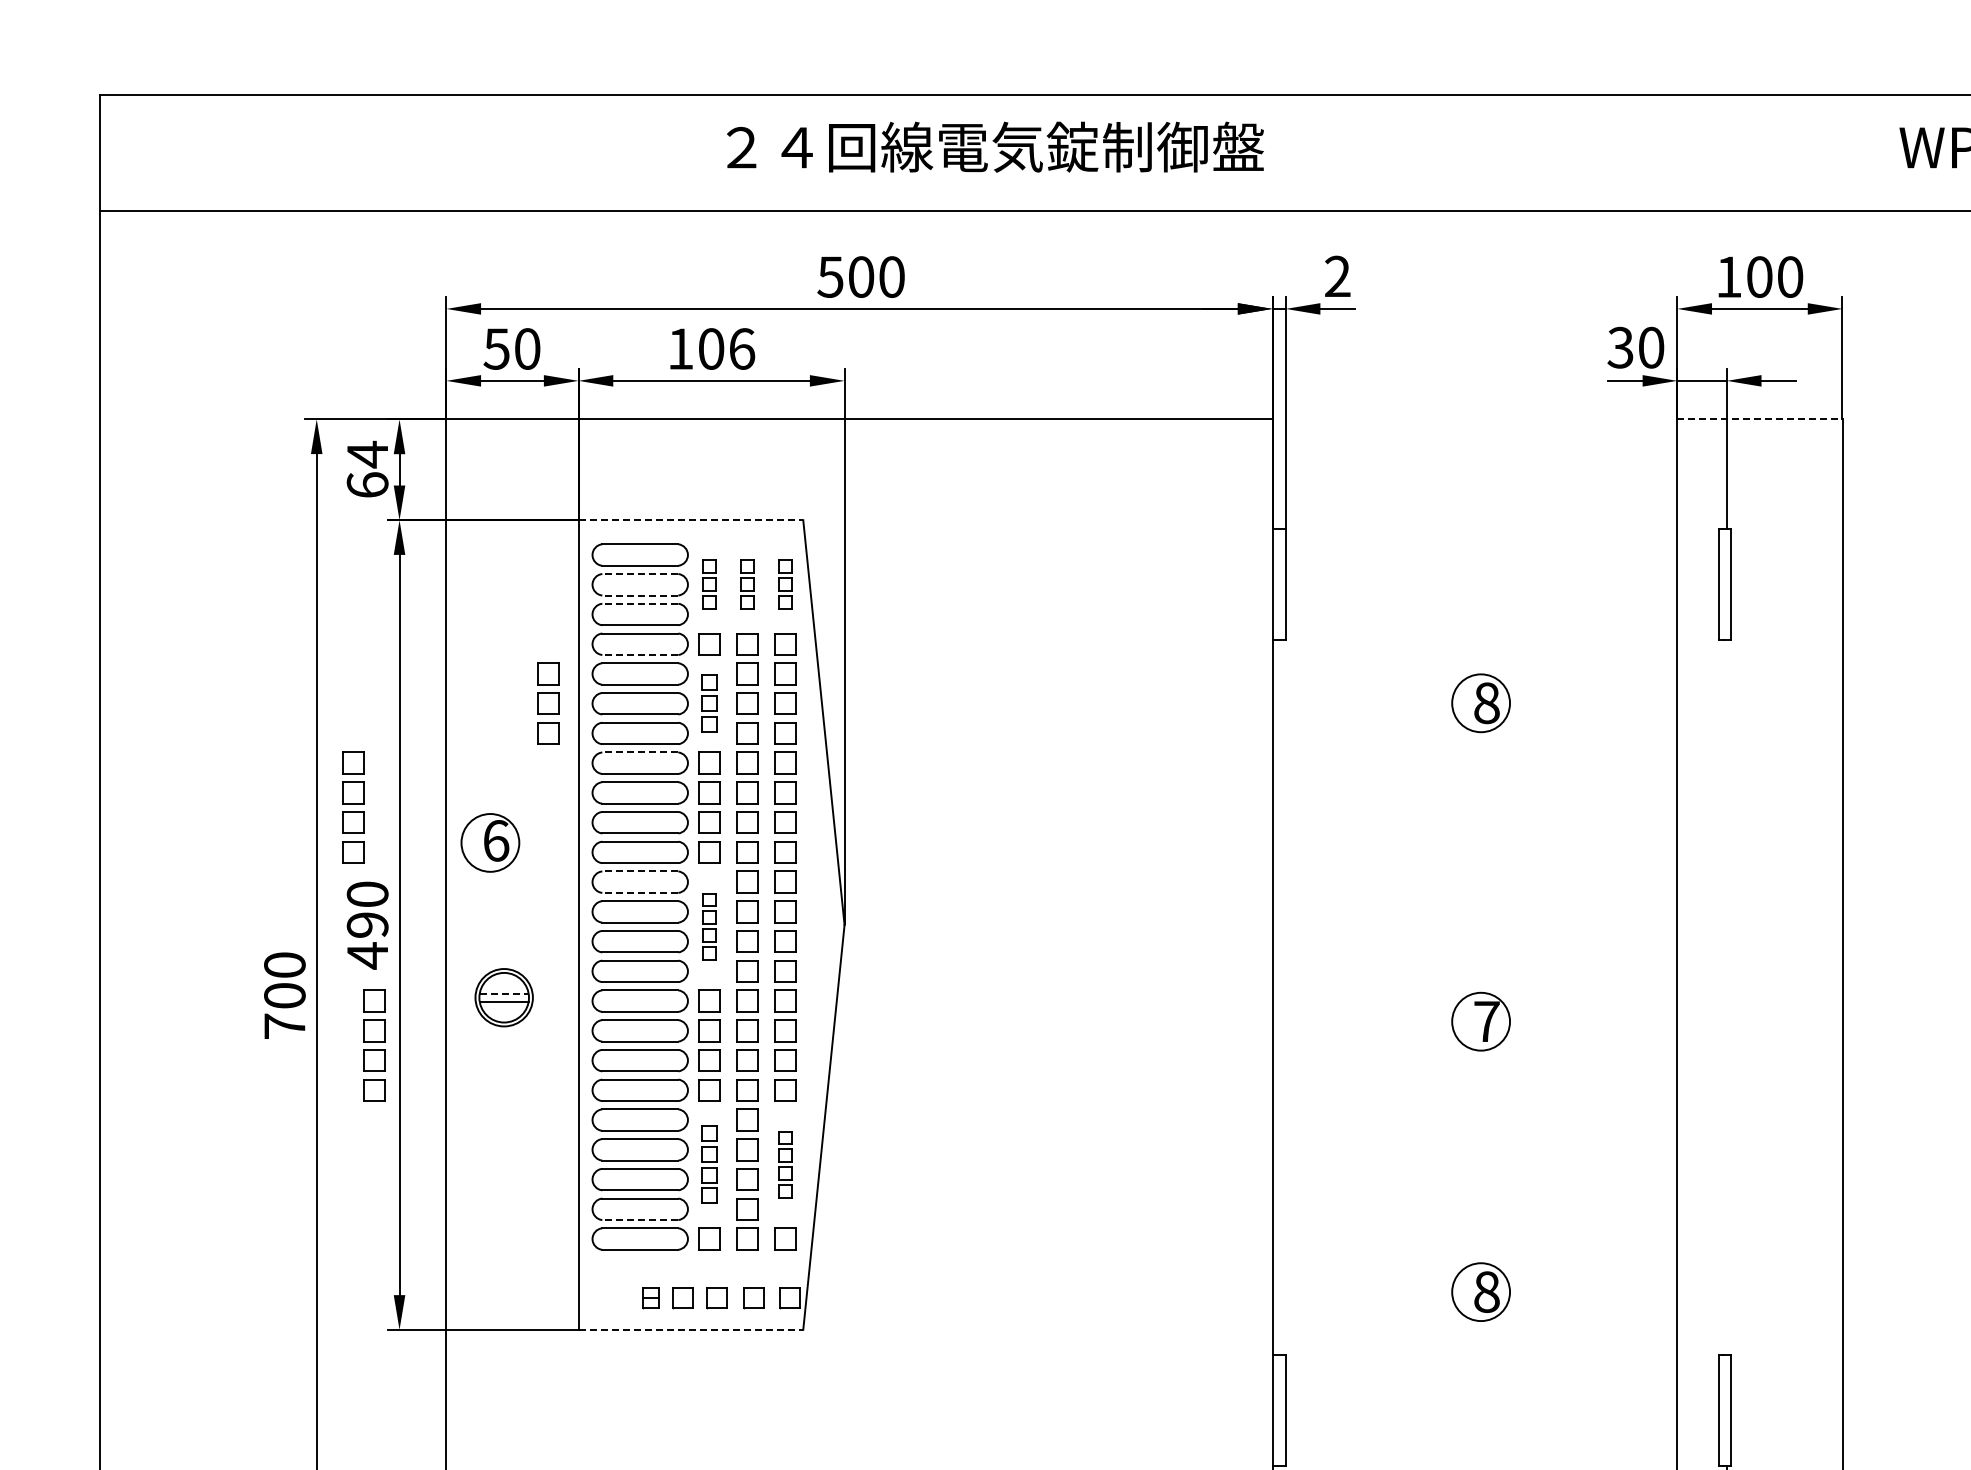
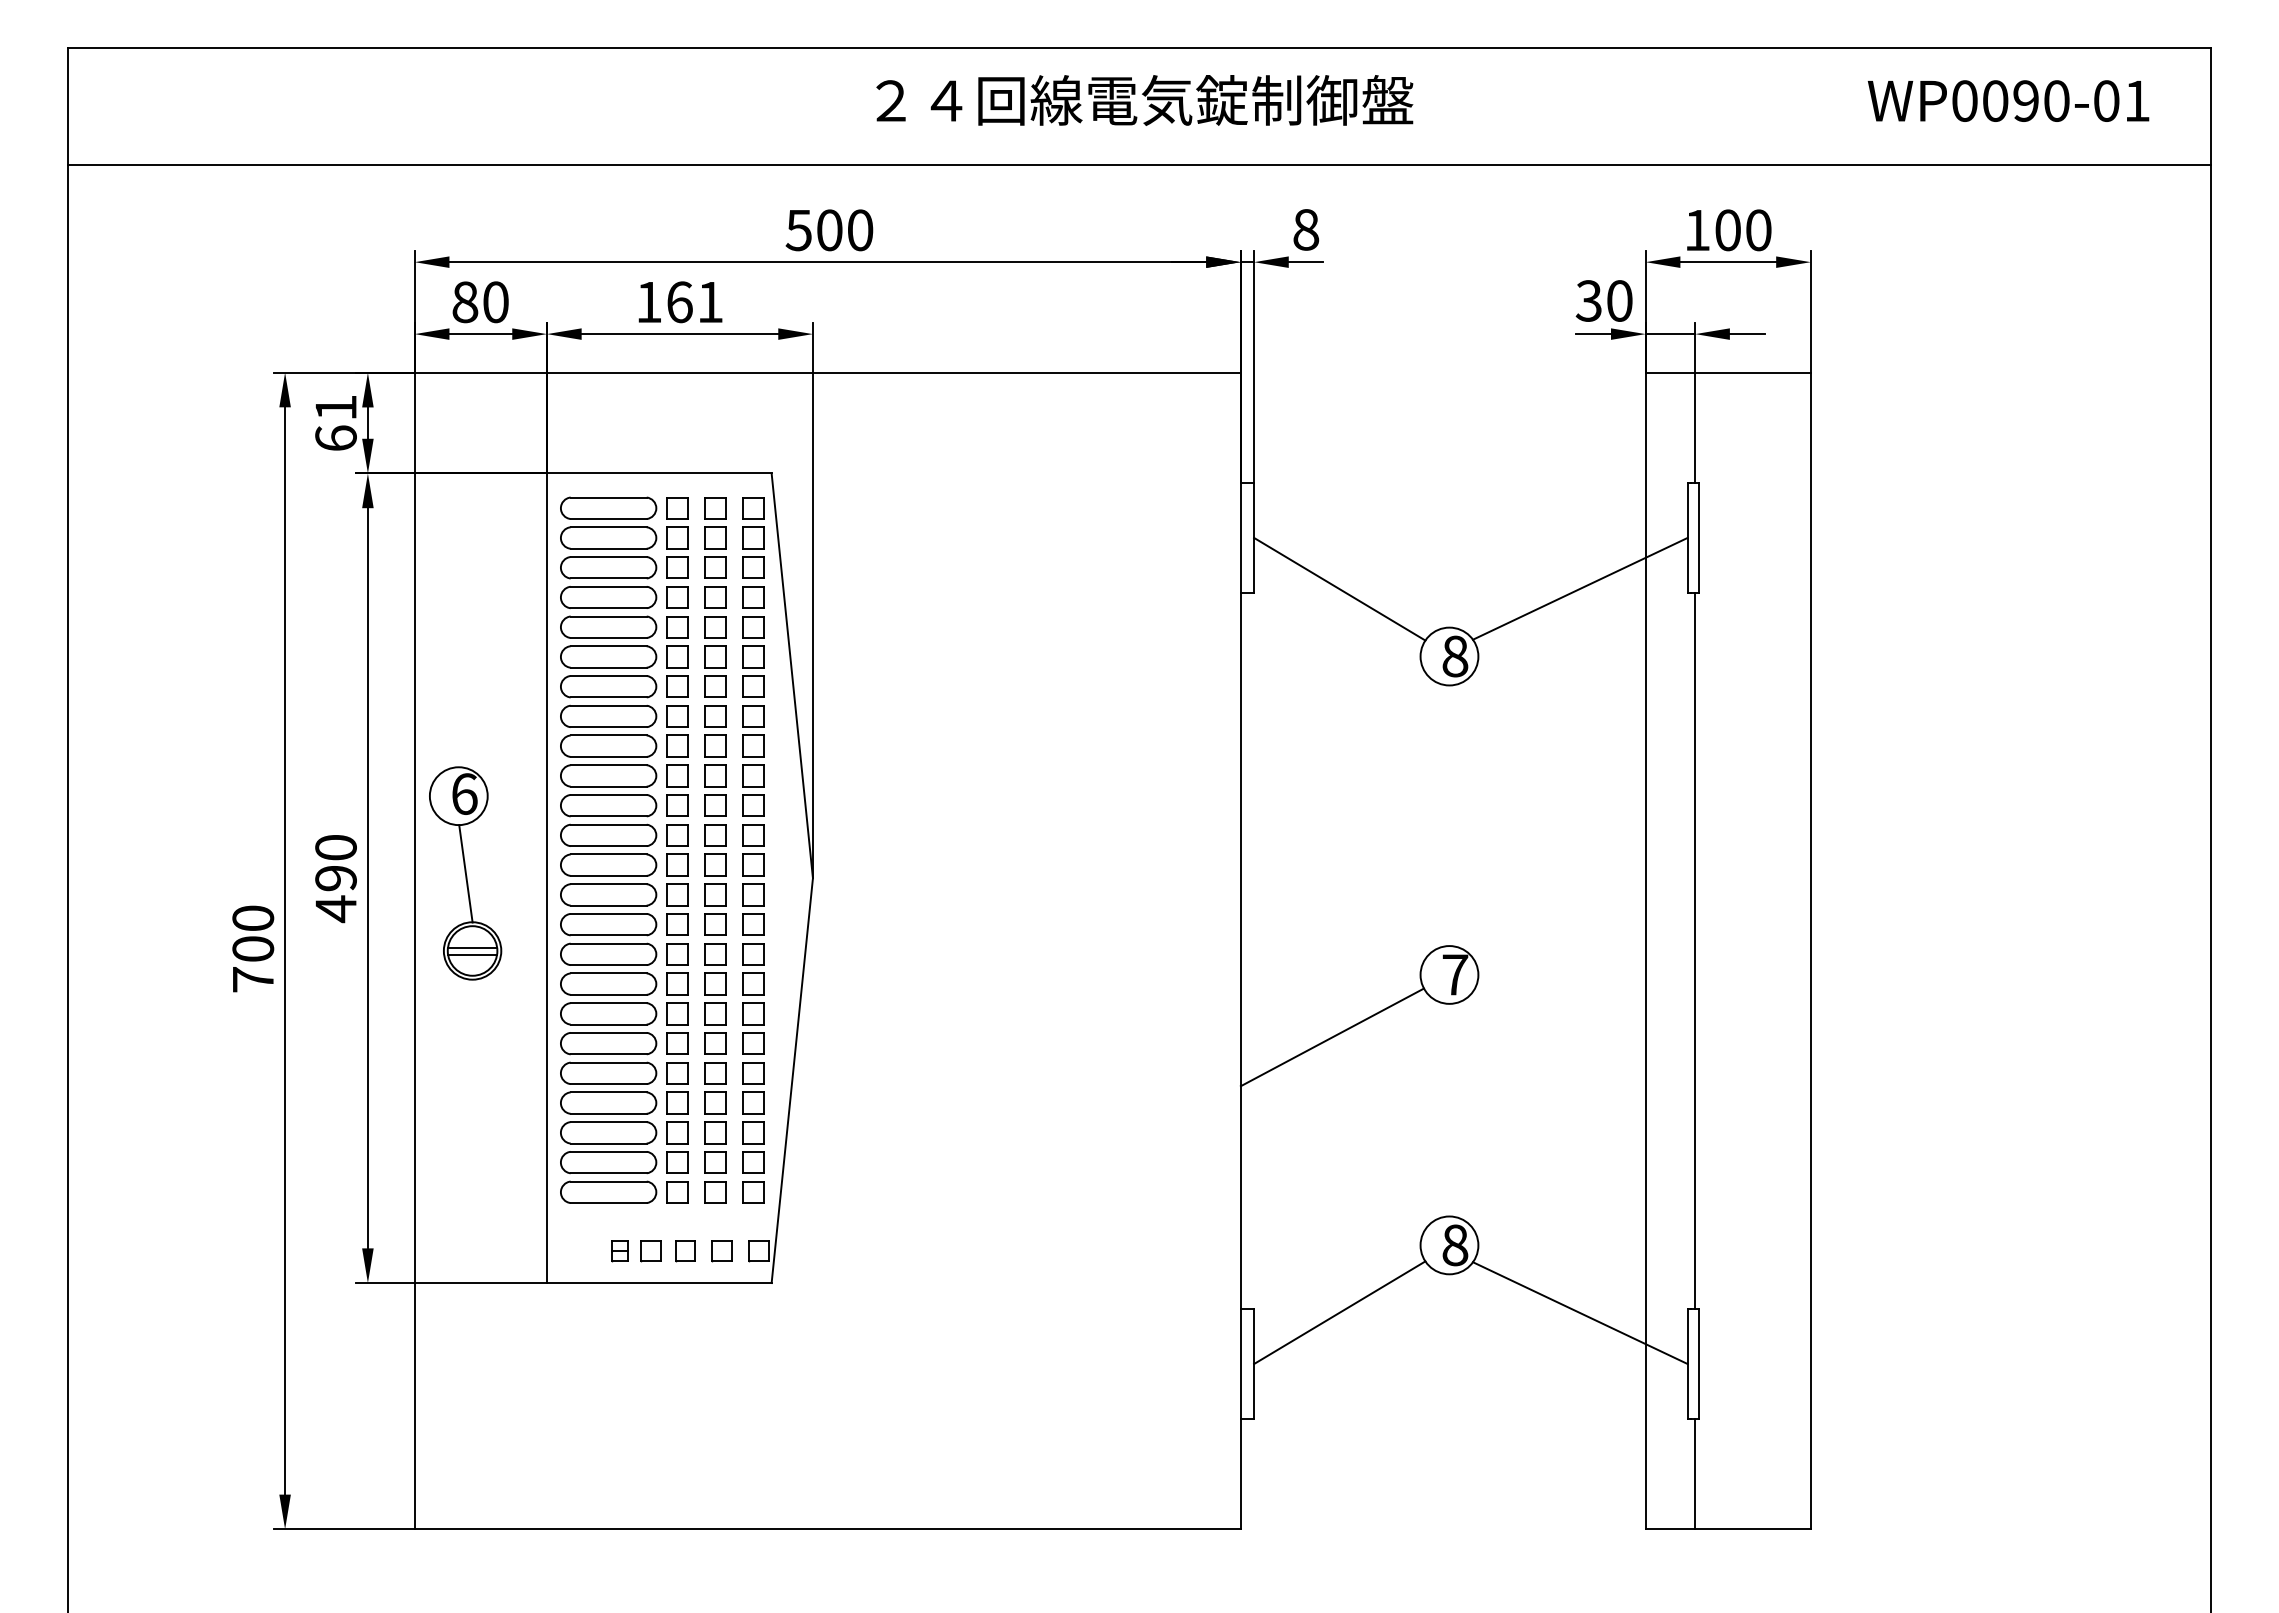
text: (995, 147) -> (1144, 100), moved
text: (1338, 276) -> (1306, 229), 2 -> 8
text: (496, 349) -> (464, 302), 50 -> 80
text: (727, 349) -> (695, 302), 106 -> 161
line: (1760, 419) -> (1728, 372), dashed -> solid
text: (367, 454) -> (335, 407), 64 -> 61
line: (691, 520) -> (659, 473), dashed -> solid
line: (640, 574) -> (608, 527), dashed -> solid
part: (709, 584) -> (677, 537), size x1.67
part: (747, 584) -> (715, 537), size x1.67
part: (785, 584) -> (753, 537), size x1.67
line: (640, 595) -> (608, 548), dashed -> solid
line: (640, 604) -> (608, 557), dashed -> solid
line: (1371, 635) -> (1339, 588), added
line: (1612, 635) -> (1580, 588), added
line: (640, 655) -> (608, 608), dashed -> solid
part: (548, 703) -> (516, 656), removed
part: (709, 703) -> (677, 656), size x1.43
line: (640, 752) -> (608, 705), dashed -> solid
part: (353, 807) -> (321, 760), removed
line: (640, 871) -> (608, 824), dashed -> solid
line: (640, 893) -> (608, 846), dashed -> solid
line: (497, 920) -> (465, 873), added
part: (709, 926) -> (677, 879), size x1.67
line: (504, 994) -> (472, 947), dashed -> solid
line: (1727, 997) -> (1695, 950), added
part: (374, 1045) -> (342, 998), removed
line: (1363, 1084) -> (1331, 1037), added
part: (709, 1164) -> (677, 1117), size x1.43
part: (785, 1164) -> (753, 1117), size x1.67
line: (640, 1220) -> (608, 1173), dashed -> solid
line: (691, 1330) -> (659, 1283), dashed -> solid
line: (1371, 1359) -> (1339, 1312), added
line: (1612, 1360) -> (1580, 1313), added

